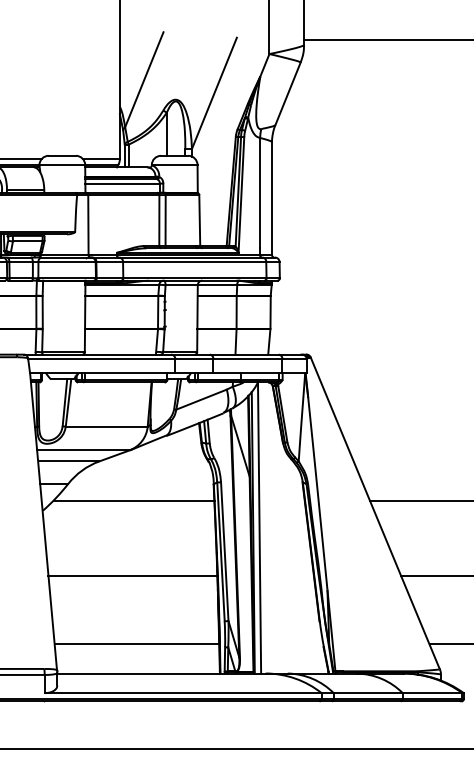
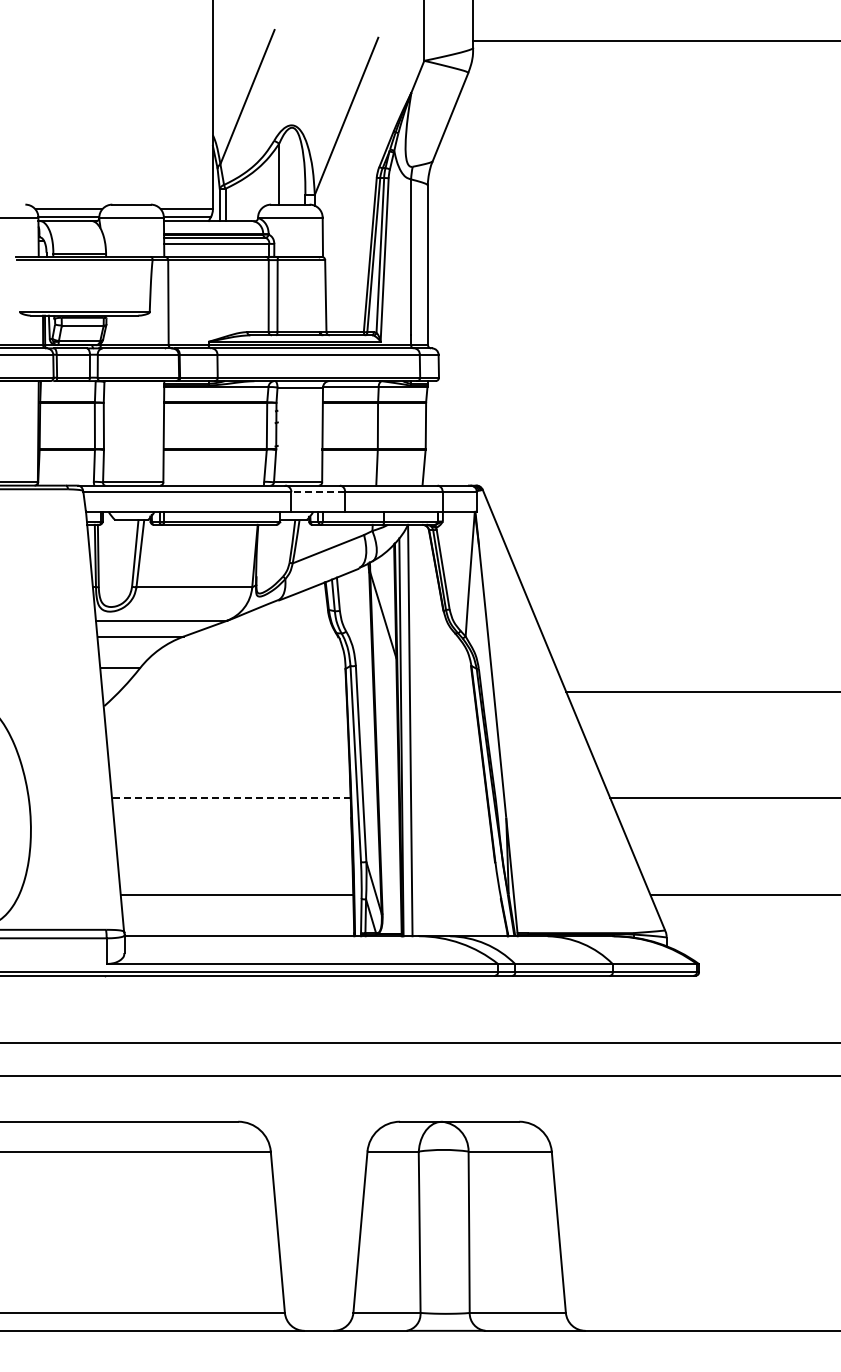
line: (194, 359) -> (318, 492), solid -> dashed
line: (133, 500) -> (232, 691), removed
line: (133, 575) -> (231, 797), solid -> dashed

